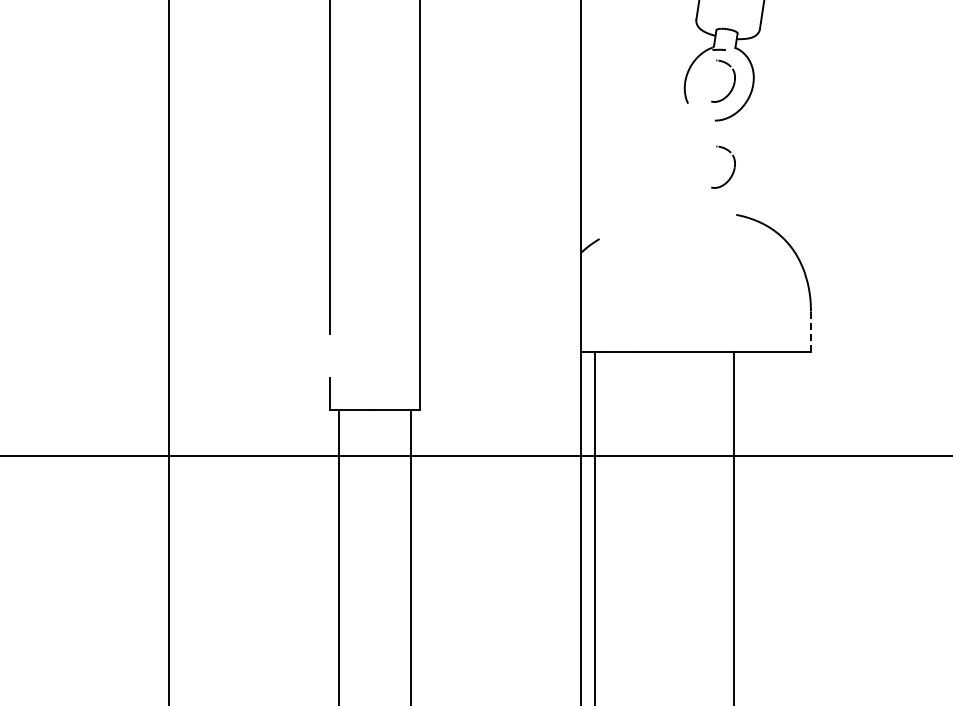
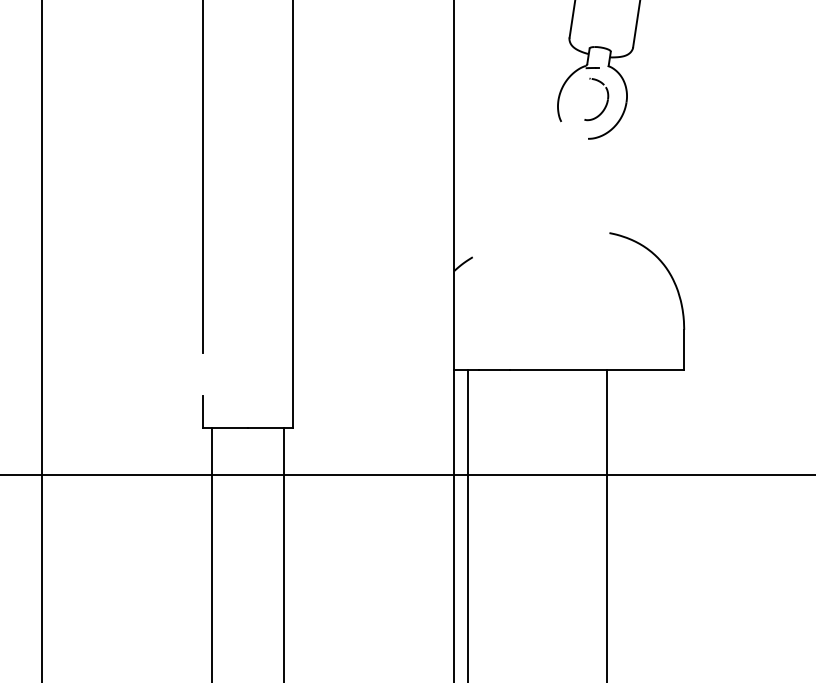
part: (733, 167) -> (606, 185), removed
line: (811, 331) -> (684, 349), dashed -> solid

